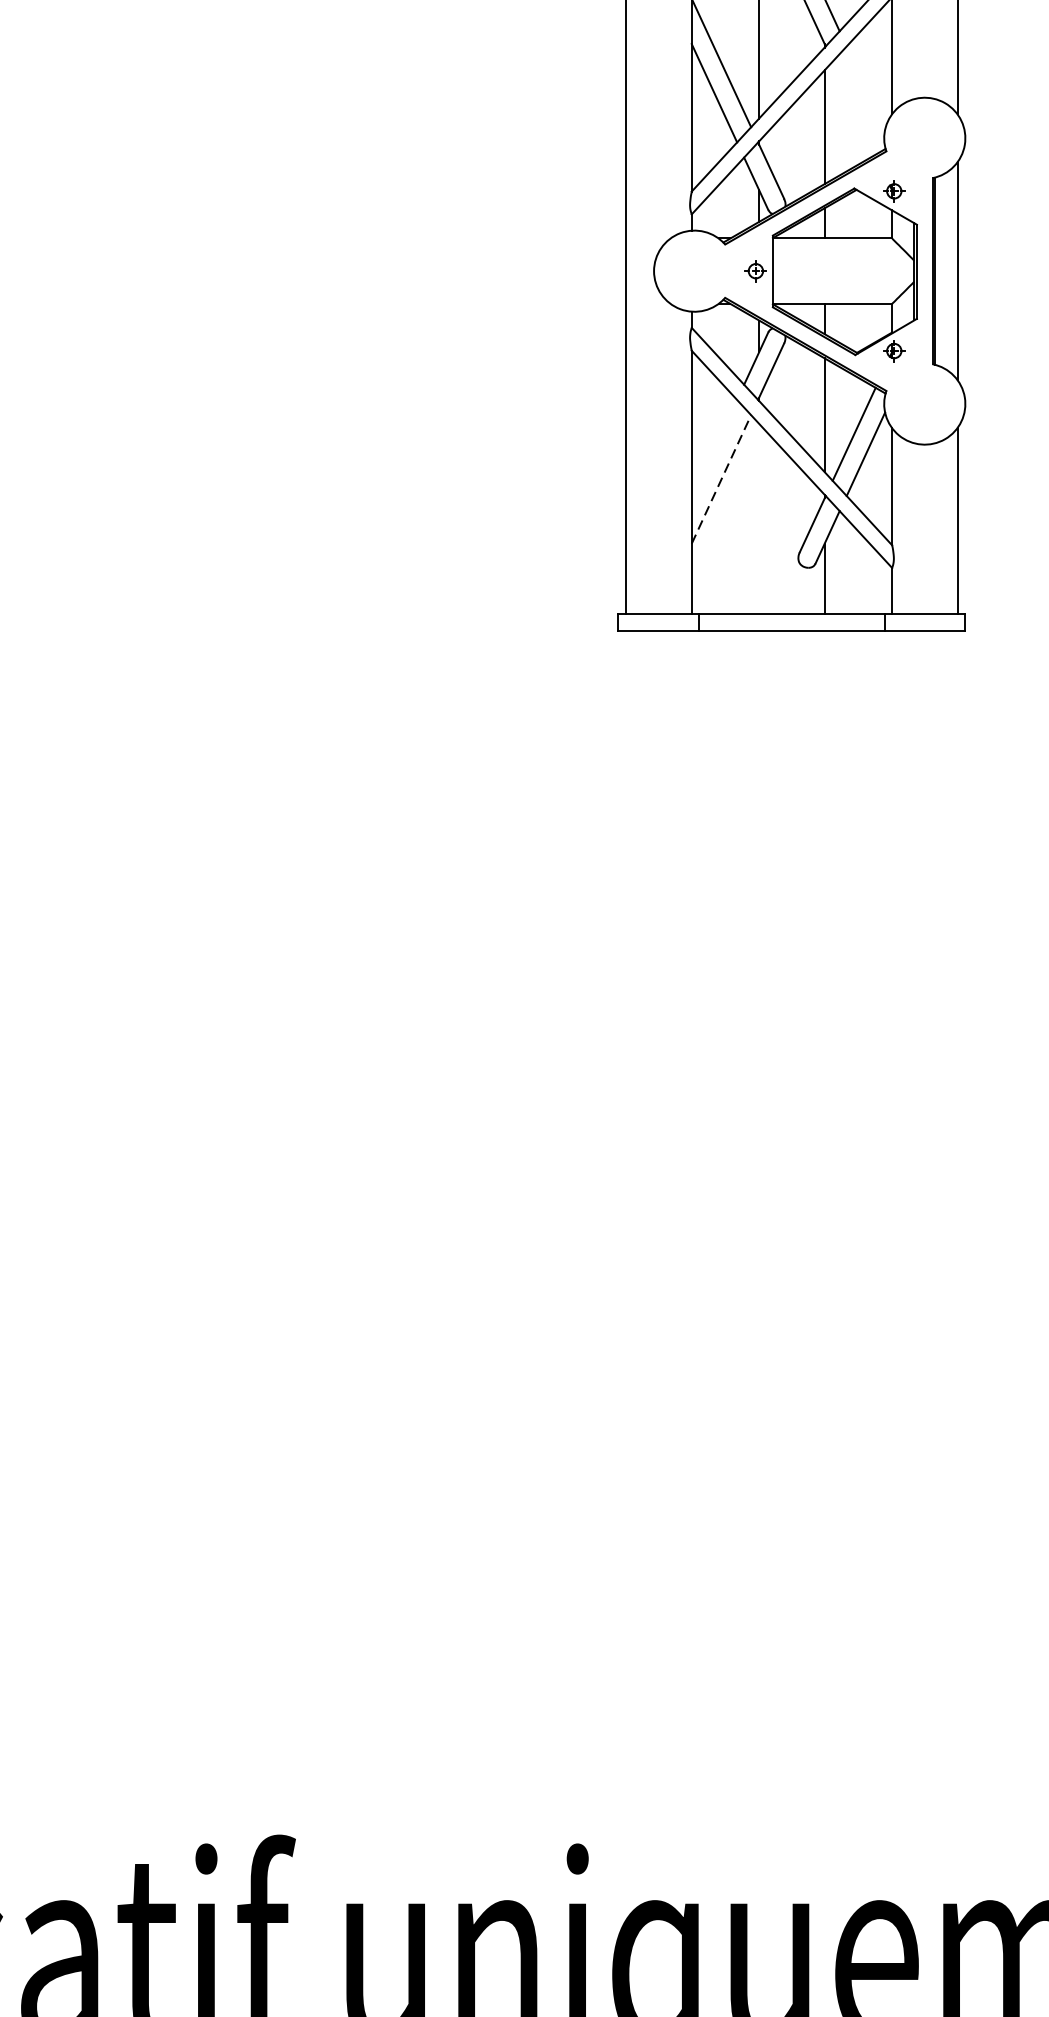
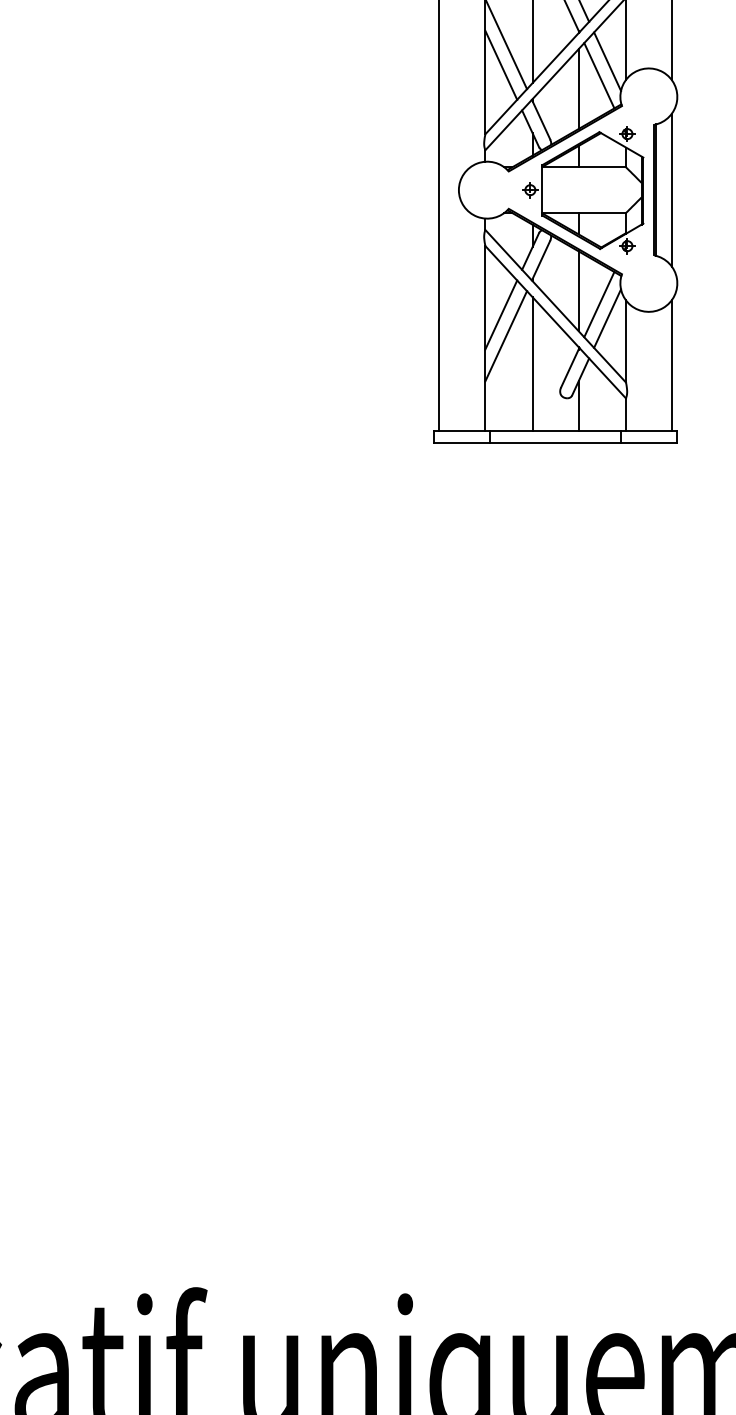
line: (865, 87) -> (607, 61), added
line: (854, 107) -> (599, 75), added
line: (714, 448) -> (501, 314), added
line: (721, 479) -> (506, 336), dashed -> solid
line: (758, 518) -> (532, 363), added

